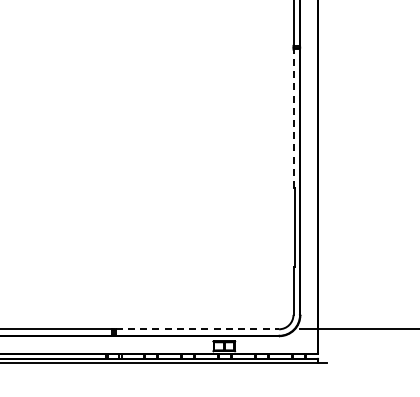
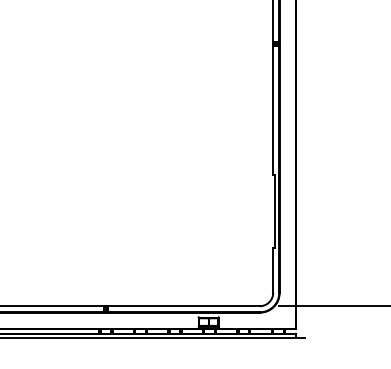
line: (293, 118) -> (273, 110), dashed -> solid
line: (197, 329) -> (183, 306), dashed -> solid

